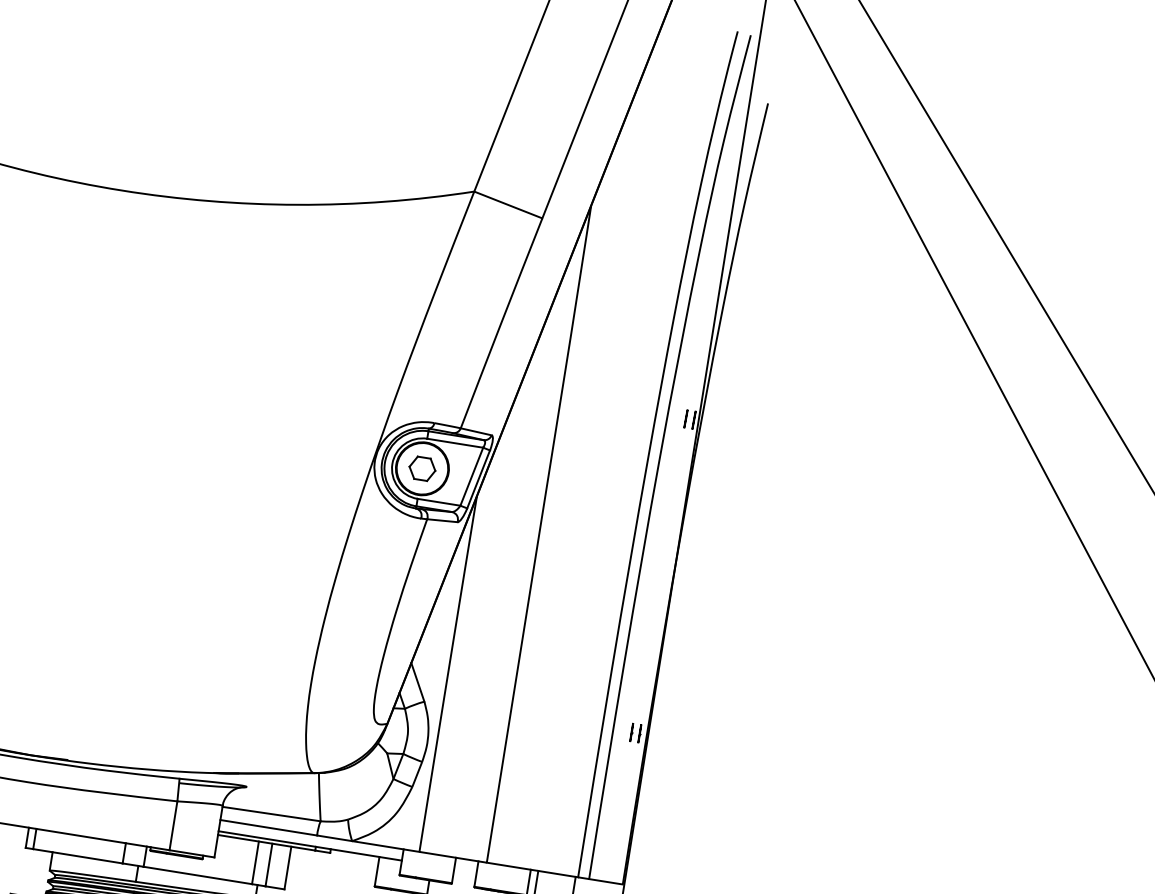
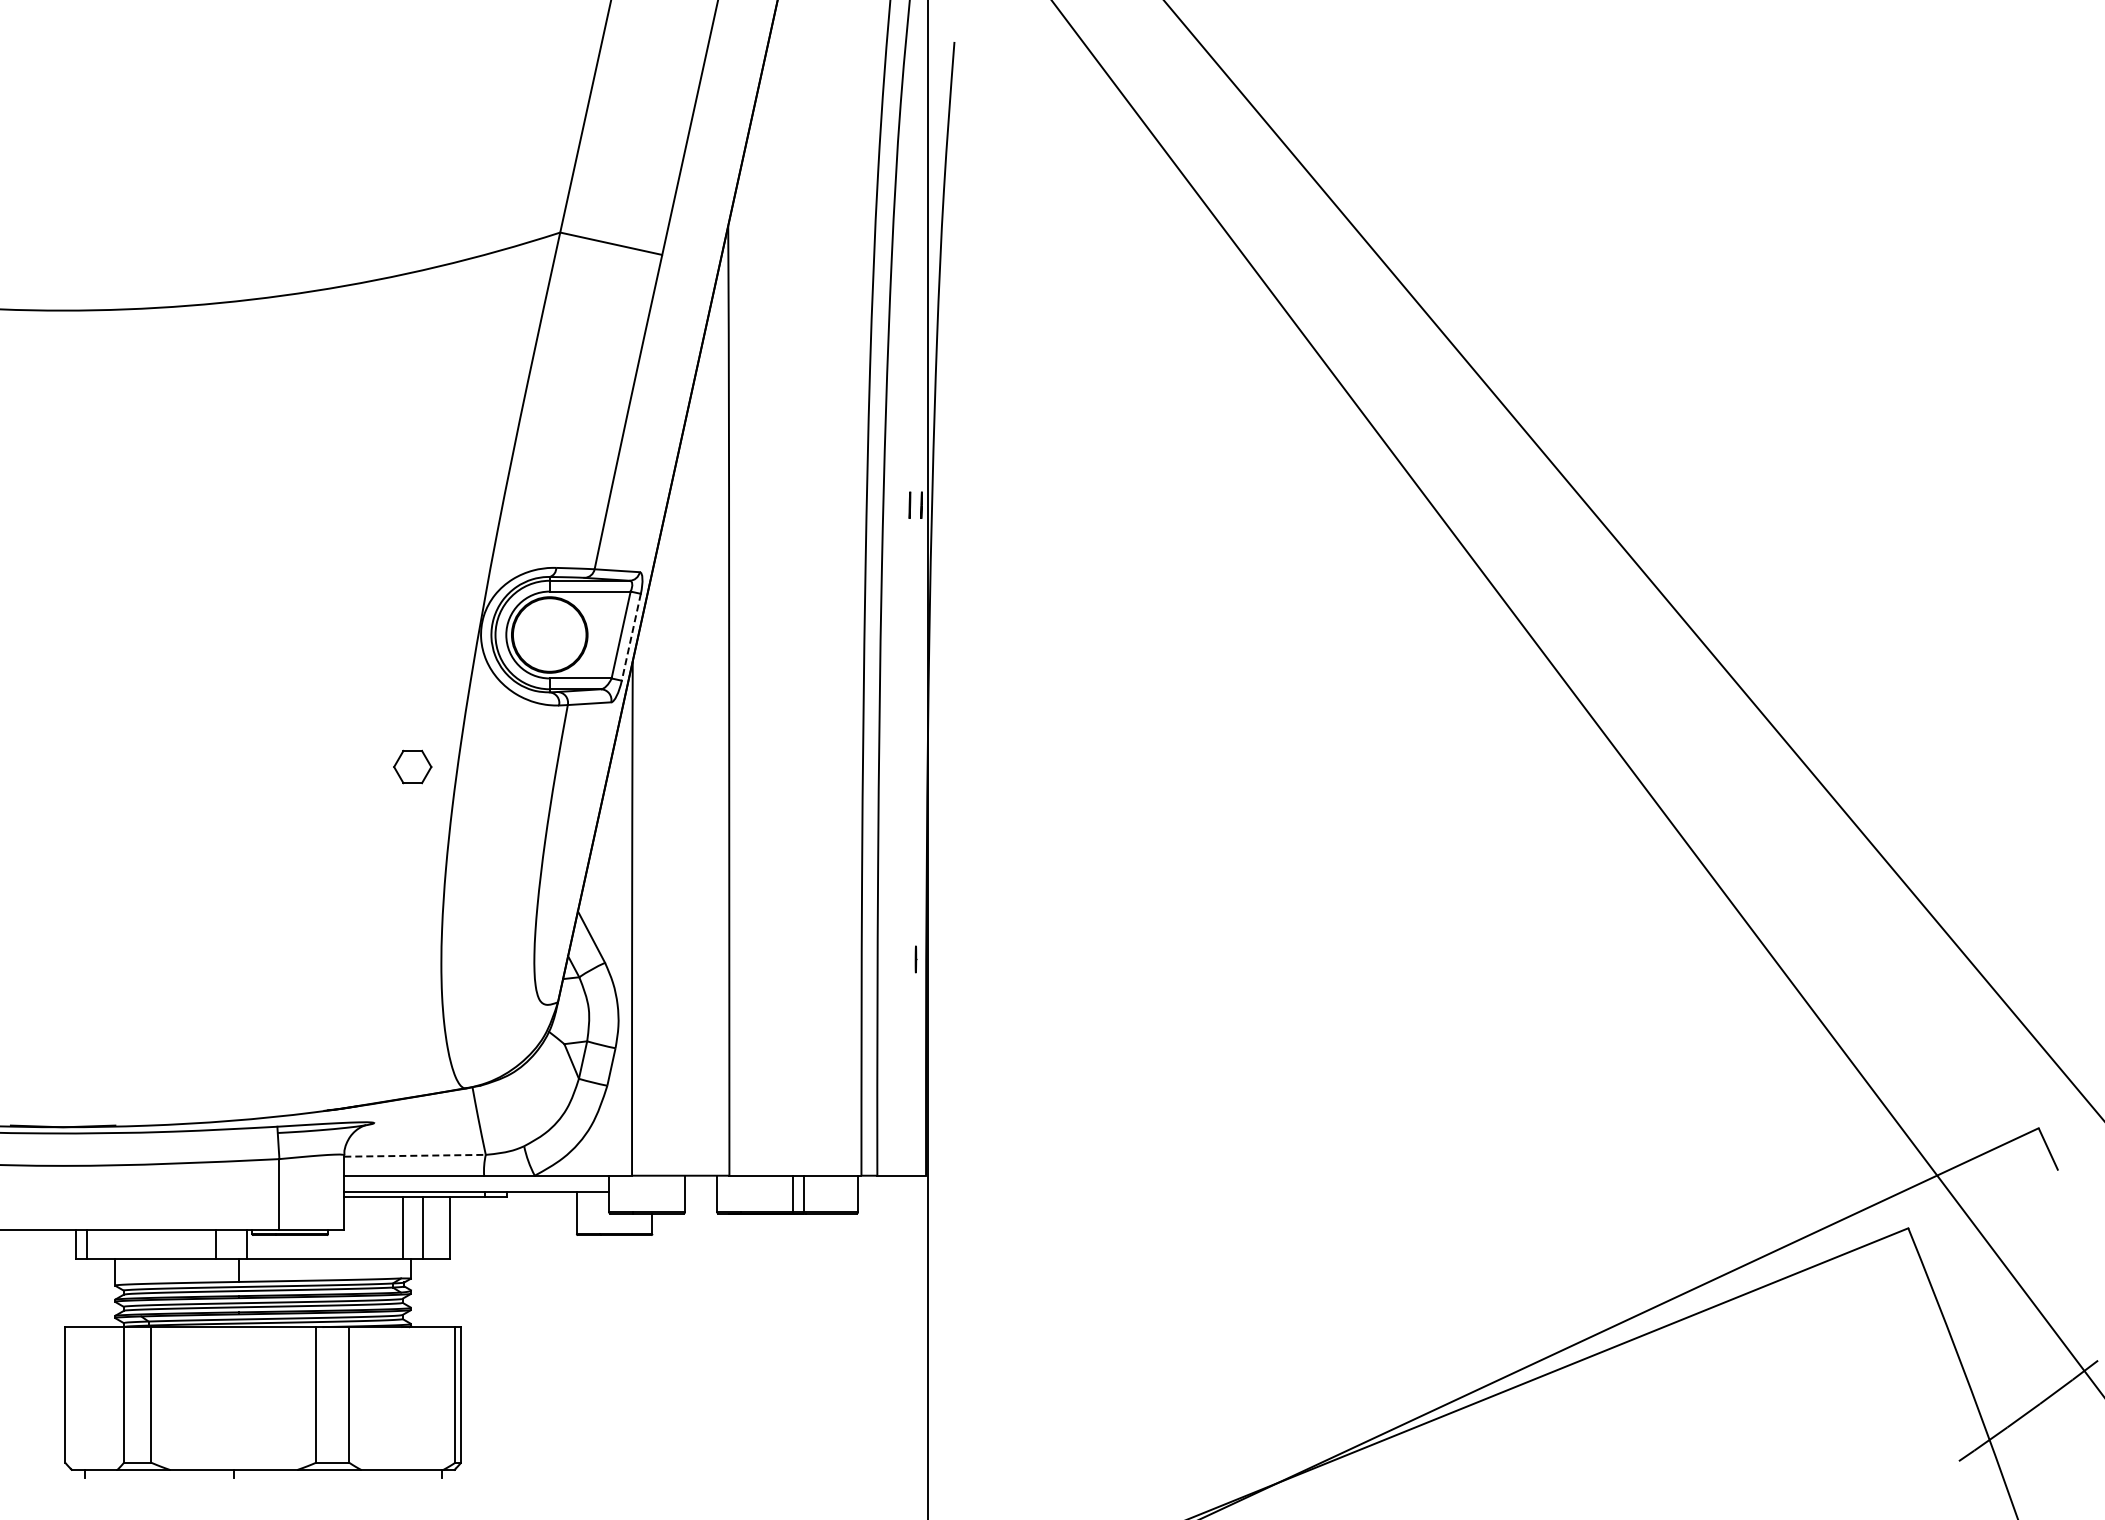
part: (422, 468) -> (412, 766), moved
line: (478, 479) -> (631, 637), solid -> dashed
line: (631, 732) -> (904, 959), removed
line: (271, 813) -> (415, 1155), solid -> dashed

